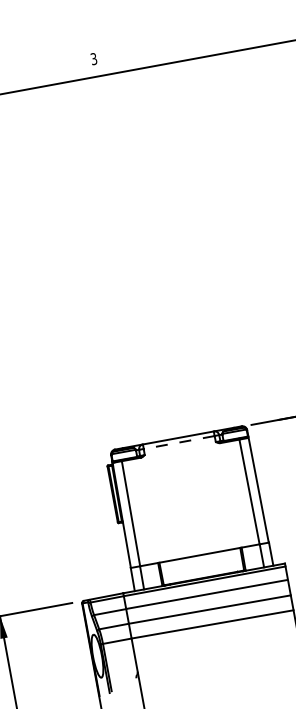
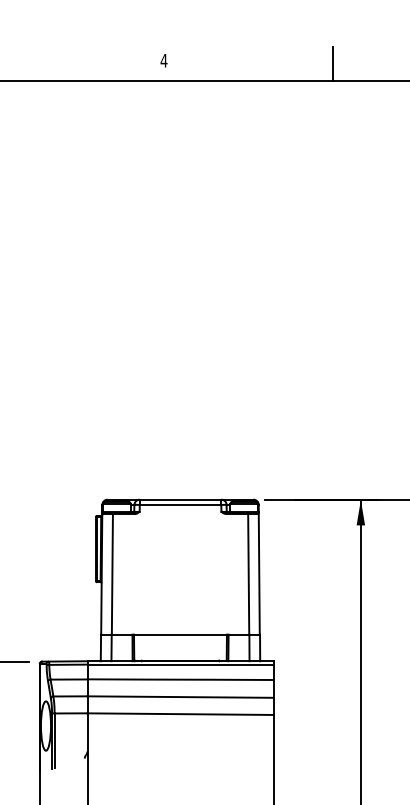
line: (241, 35) -> (332, 64), added
text: (93, 58) -> (163, 60), 3 -> 4
line: (179, 442) -> (180, 504), dashed -> solid

